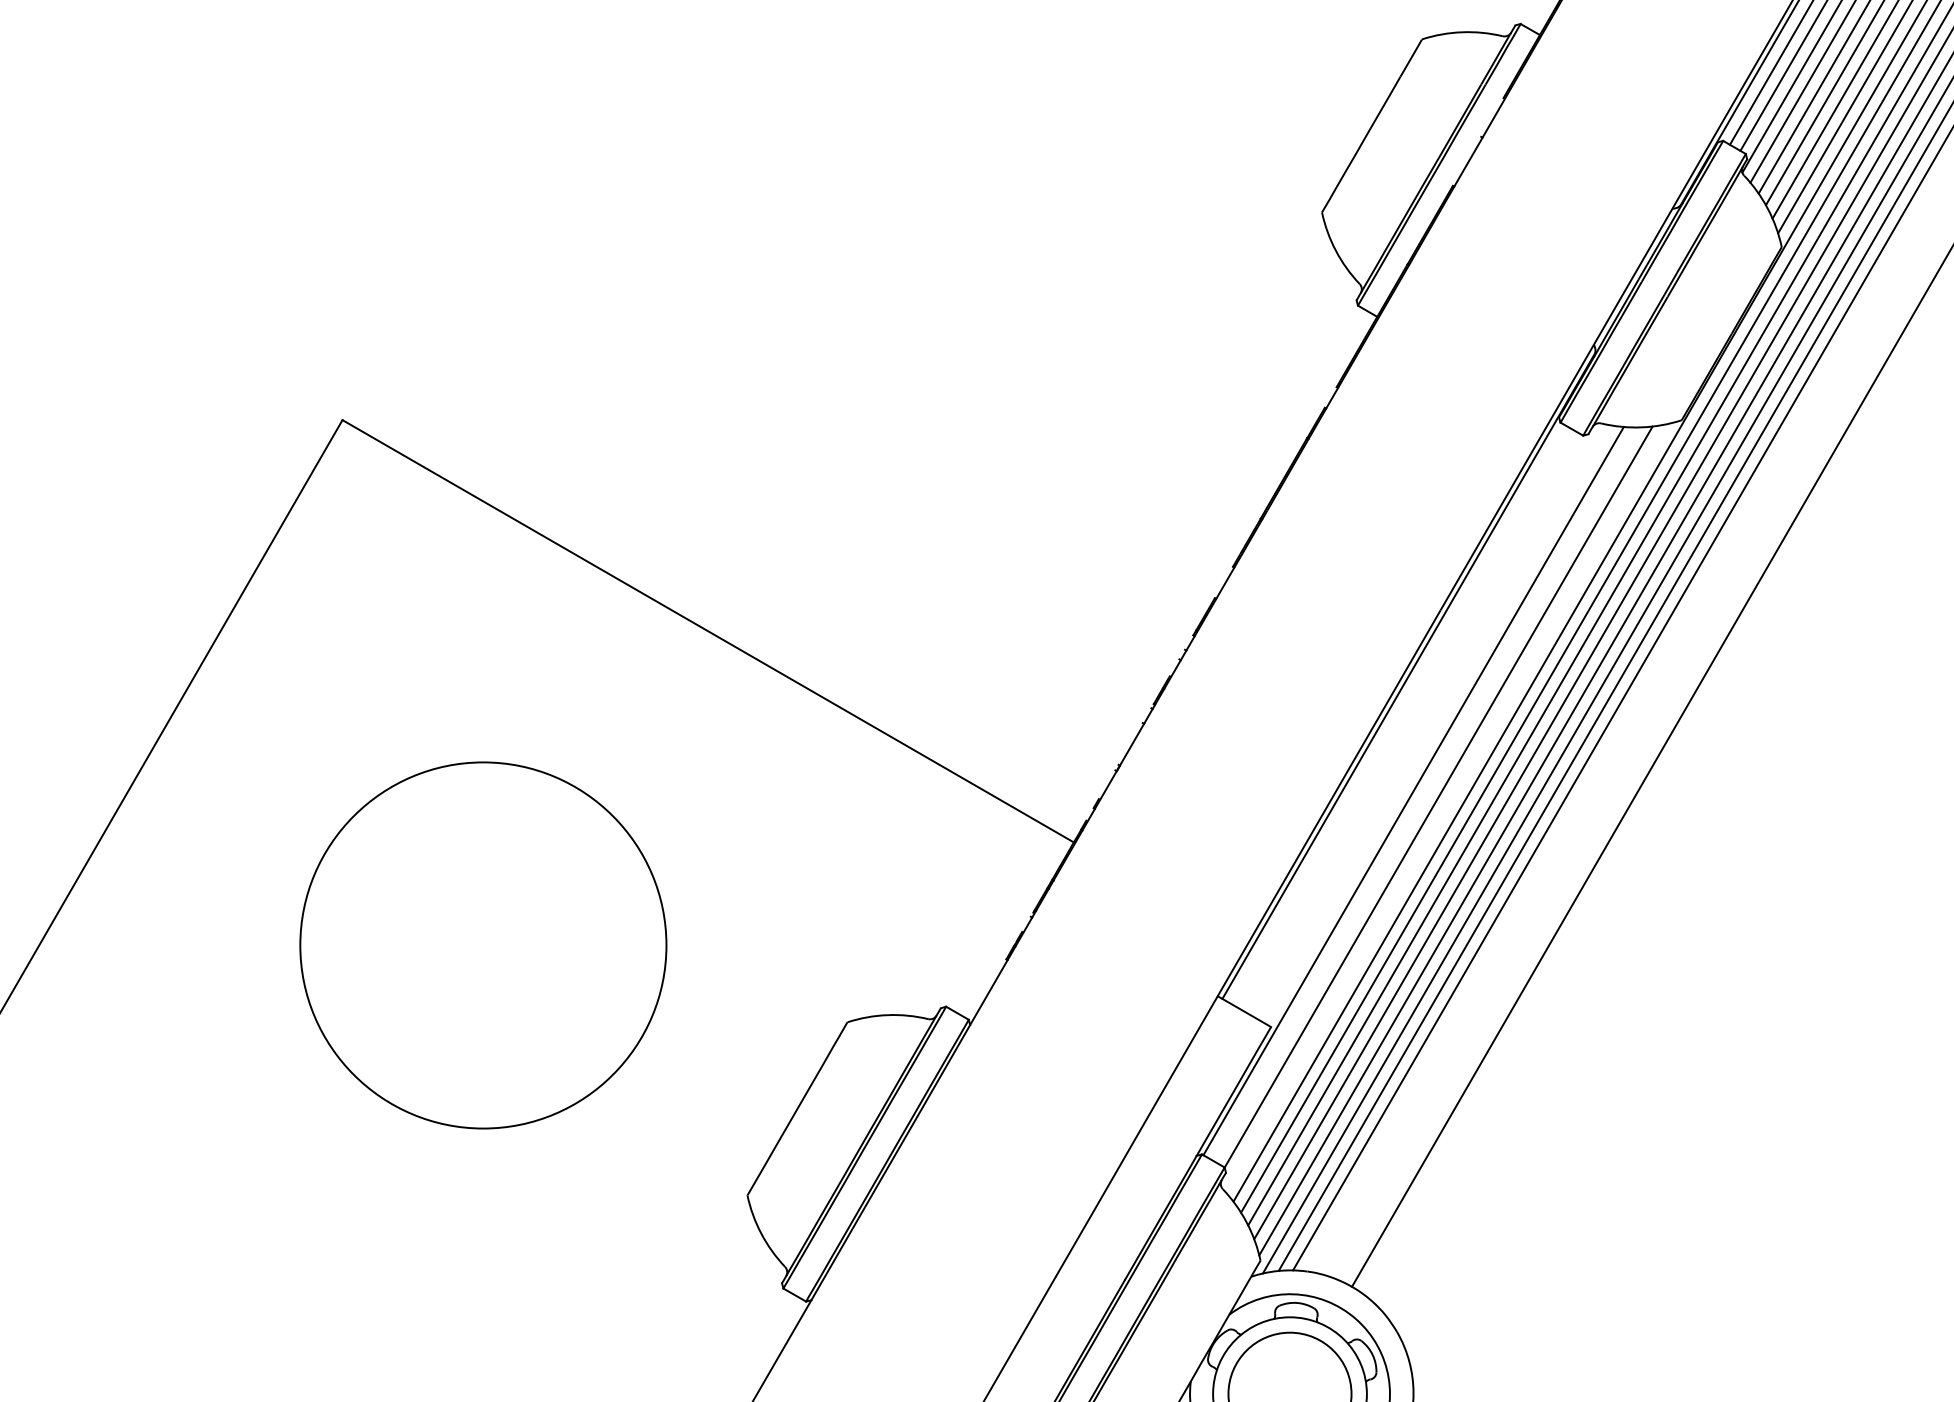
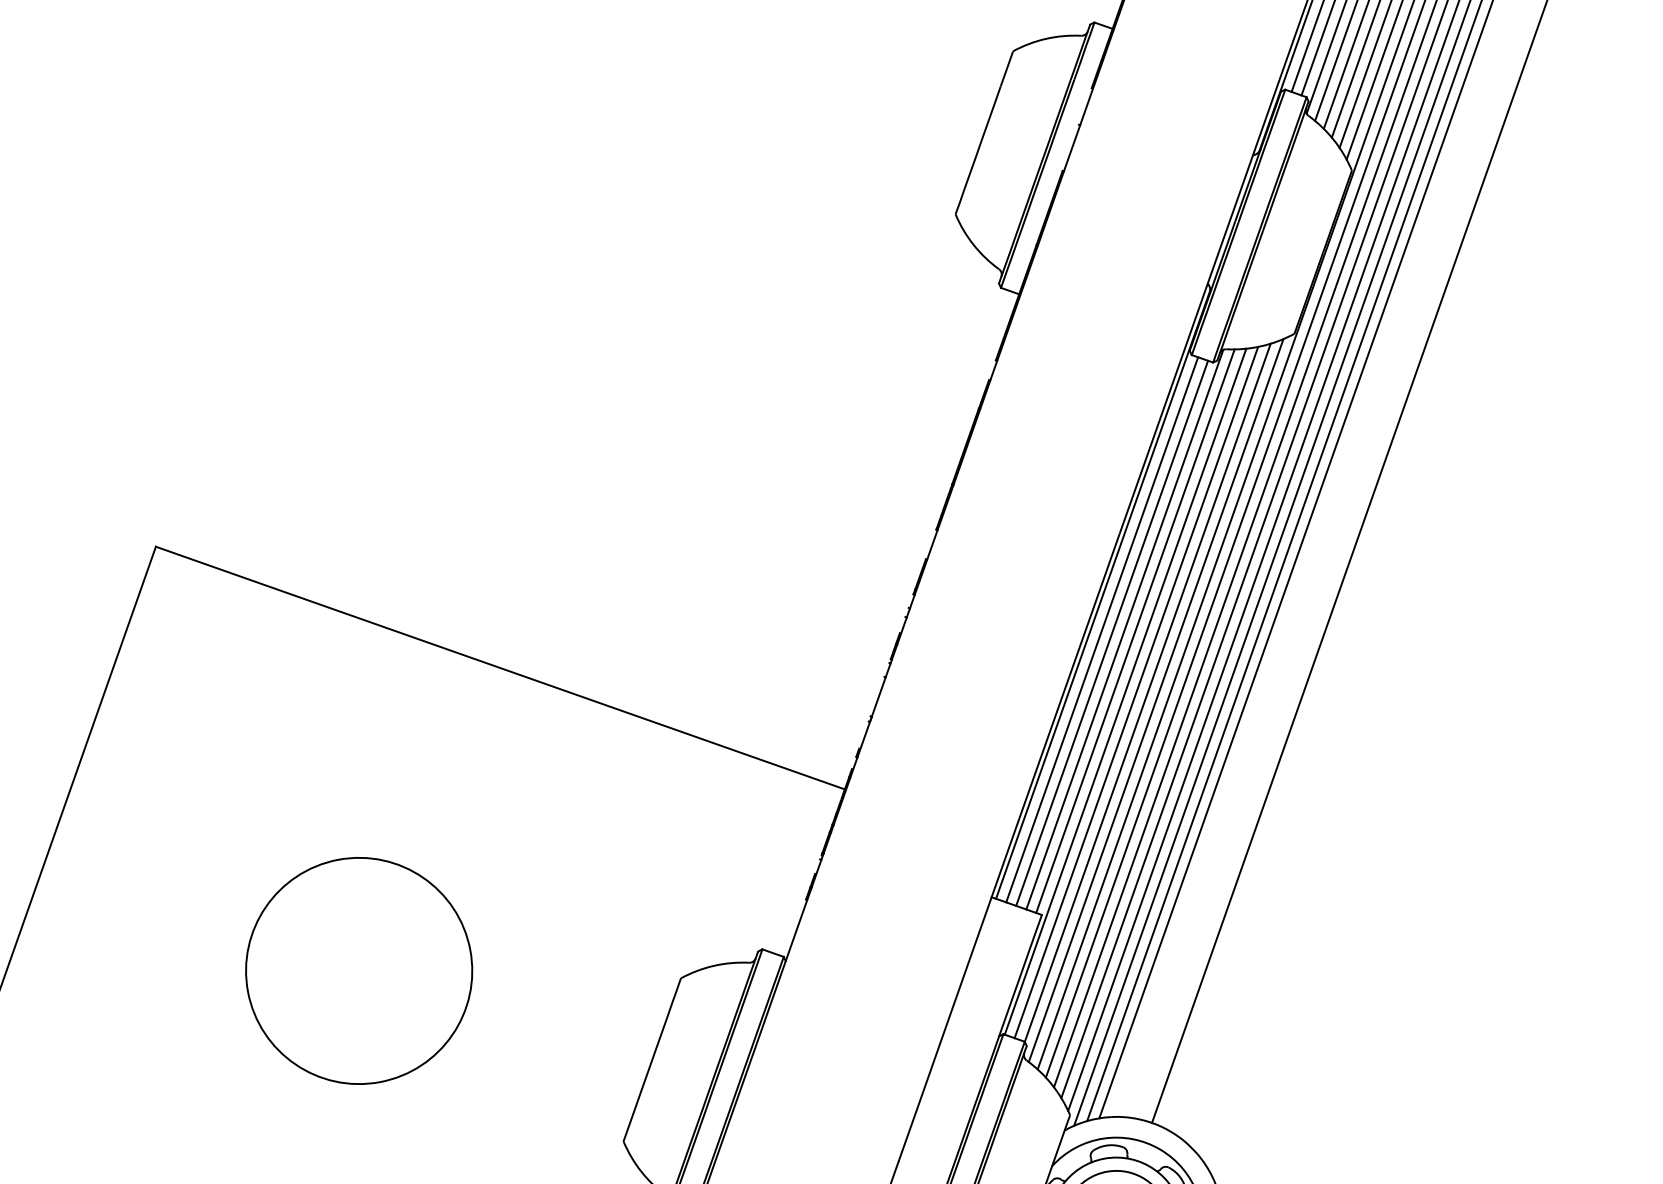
line: (1400, 715) -> (1102, 629), added
line: (1425, 720) -> (1124, 629), added
line: (1410, 721) -> (1111, 633), added
line: (1437, 724) -> (1135, 631), added
line: (1425, 794) -> (1136, 692), added
line: (1446, 807) -> (1156, 700), added
circle: (482, 945) -> (358, 971), size x0.71

